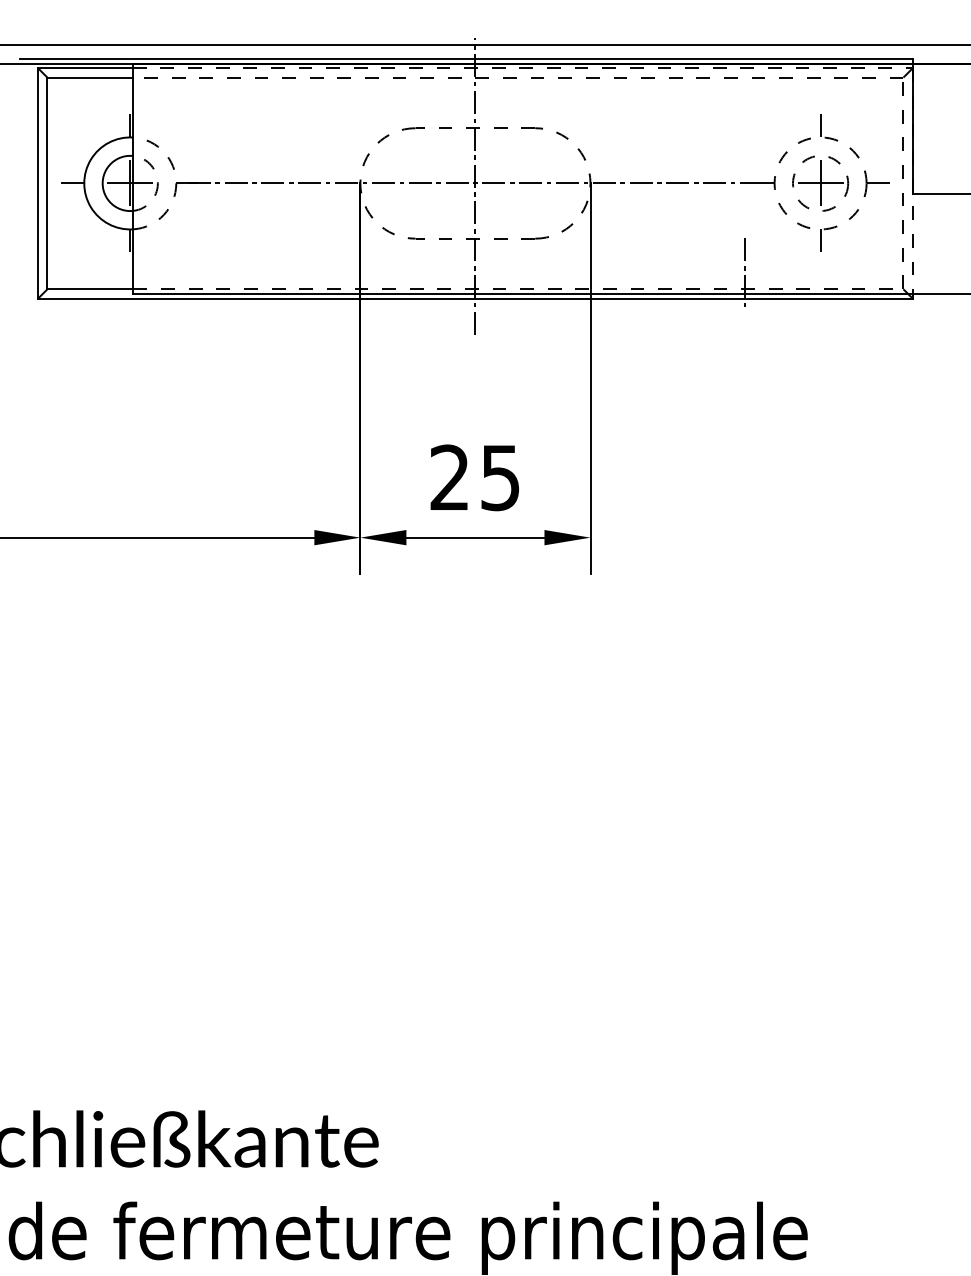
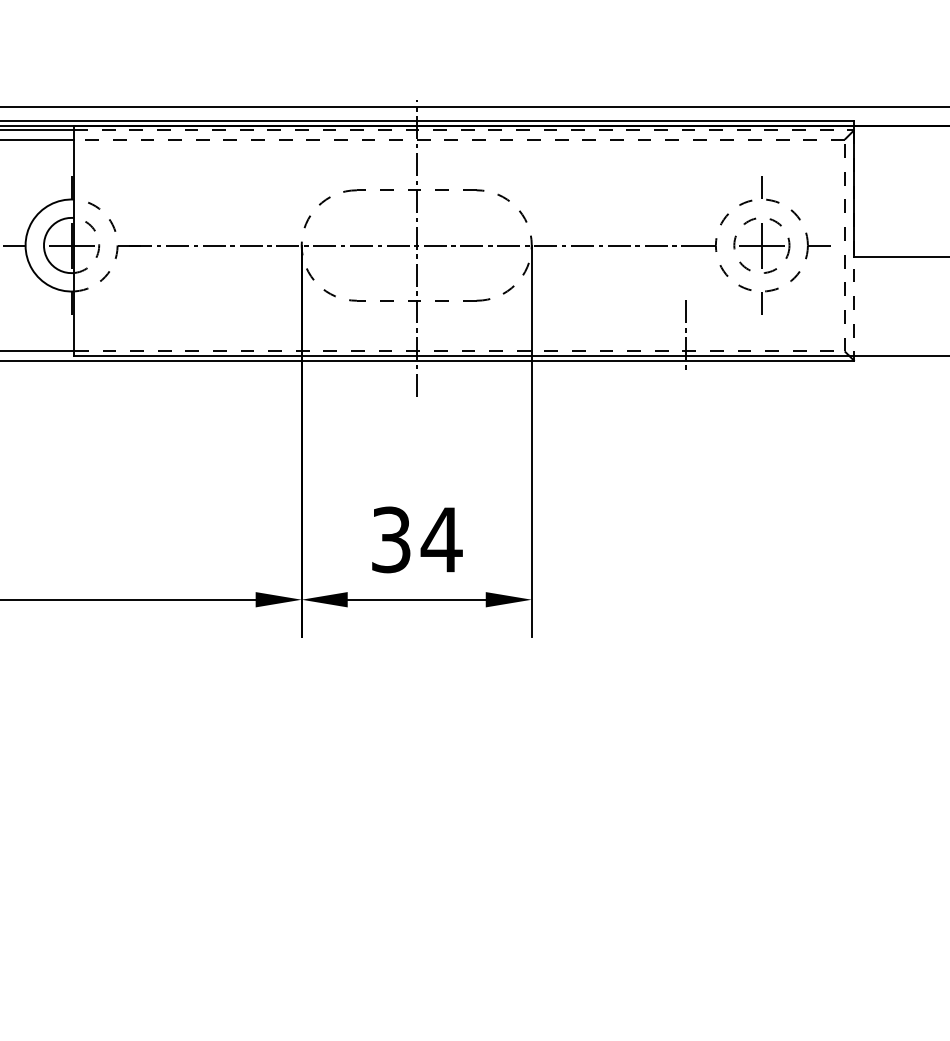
text: (475, 477) -> (416, 539), 25 -> 34

